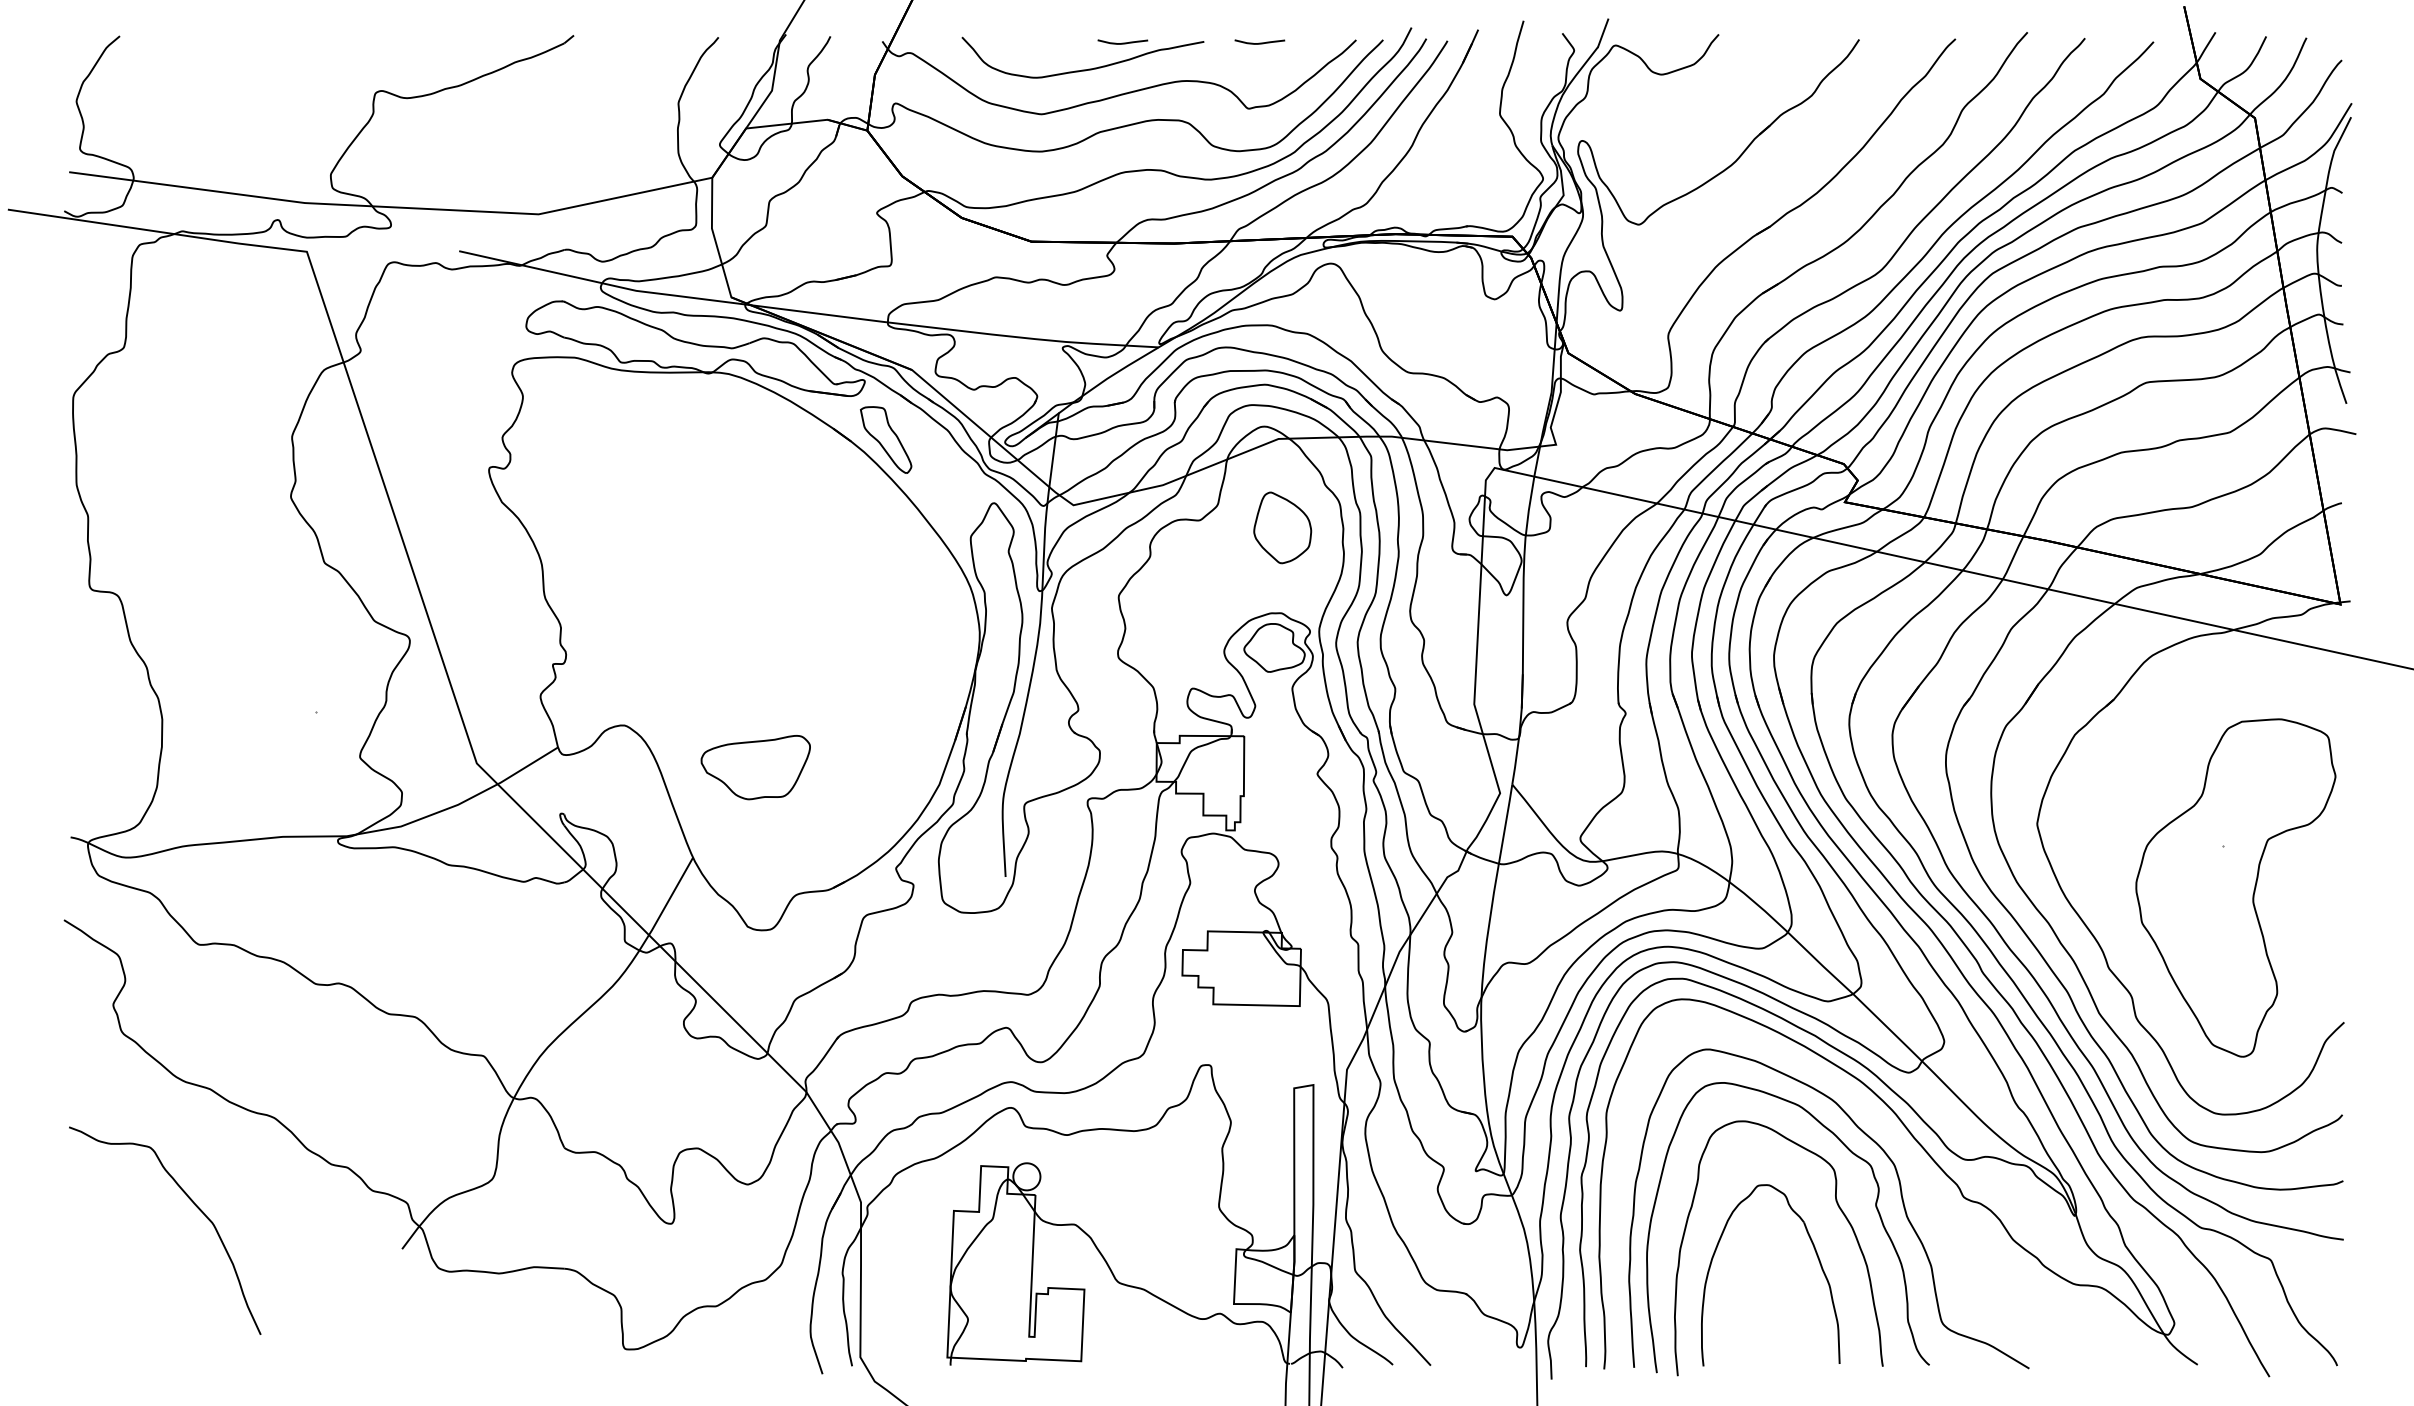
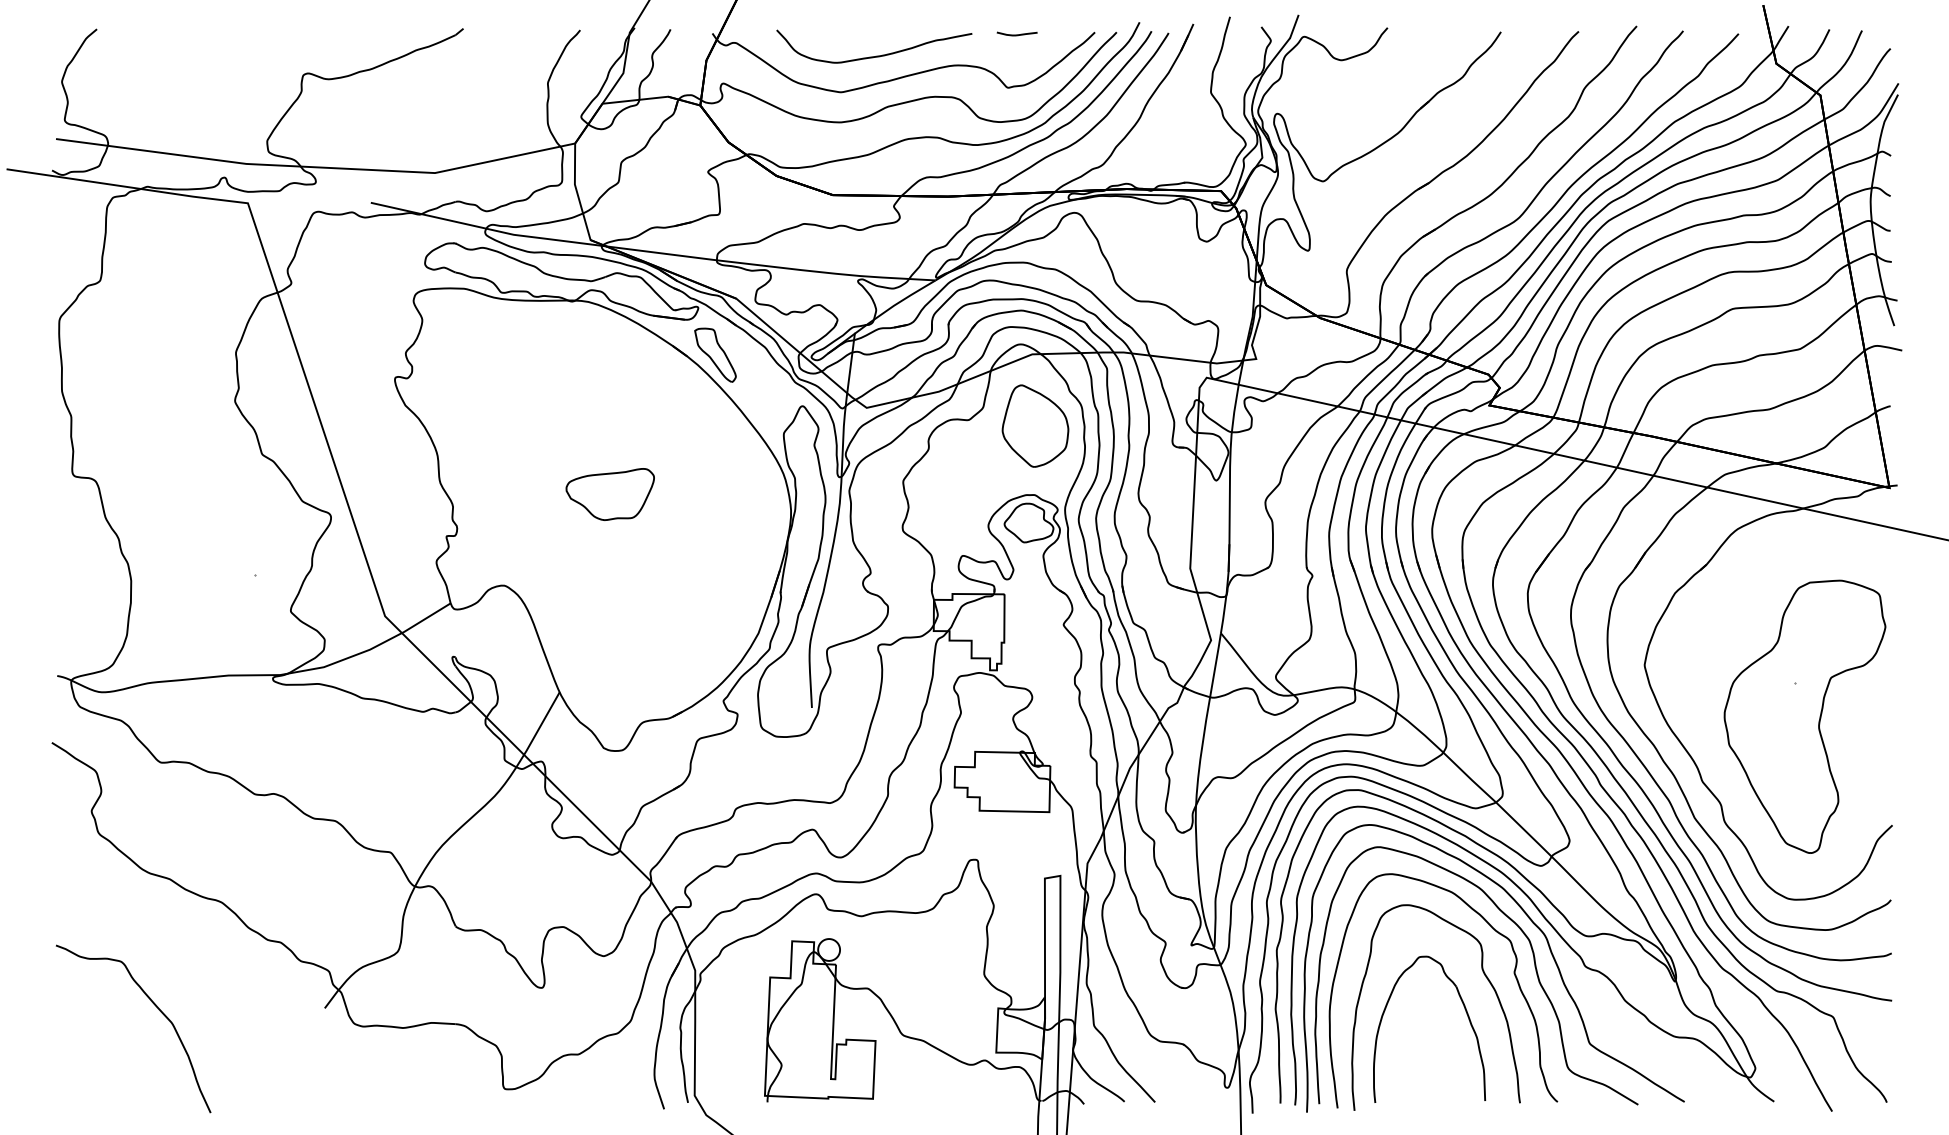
curve: (1122, 42) -> (906, 34), removed
part: (1282, 527) -> (1035, 425), size x1.43
part: (755, 767) -> (610, 494), moved
curve: (1917, 1171) -> (1548, 945), added
curve: (194, 1205) -> (157, 1008), moved

